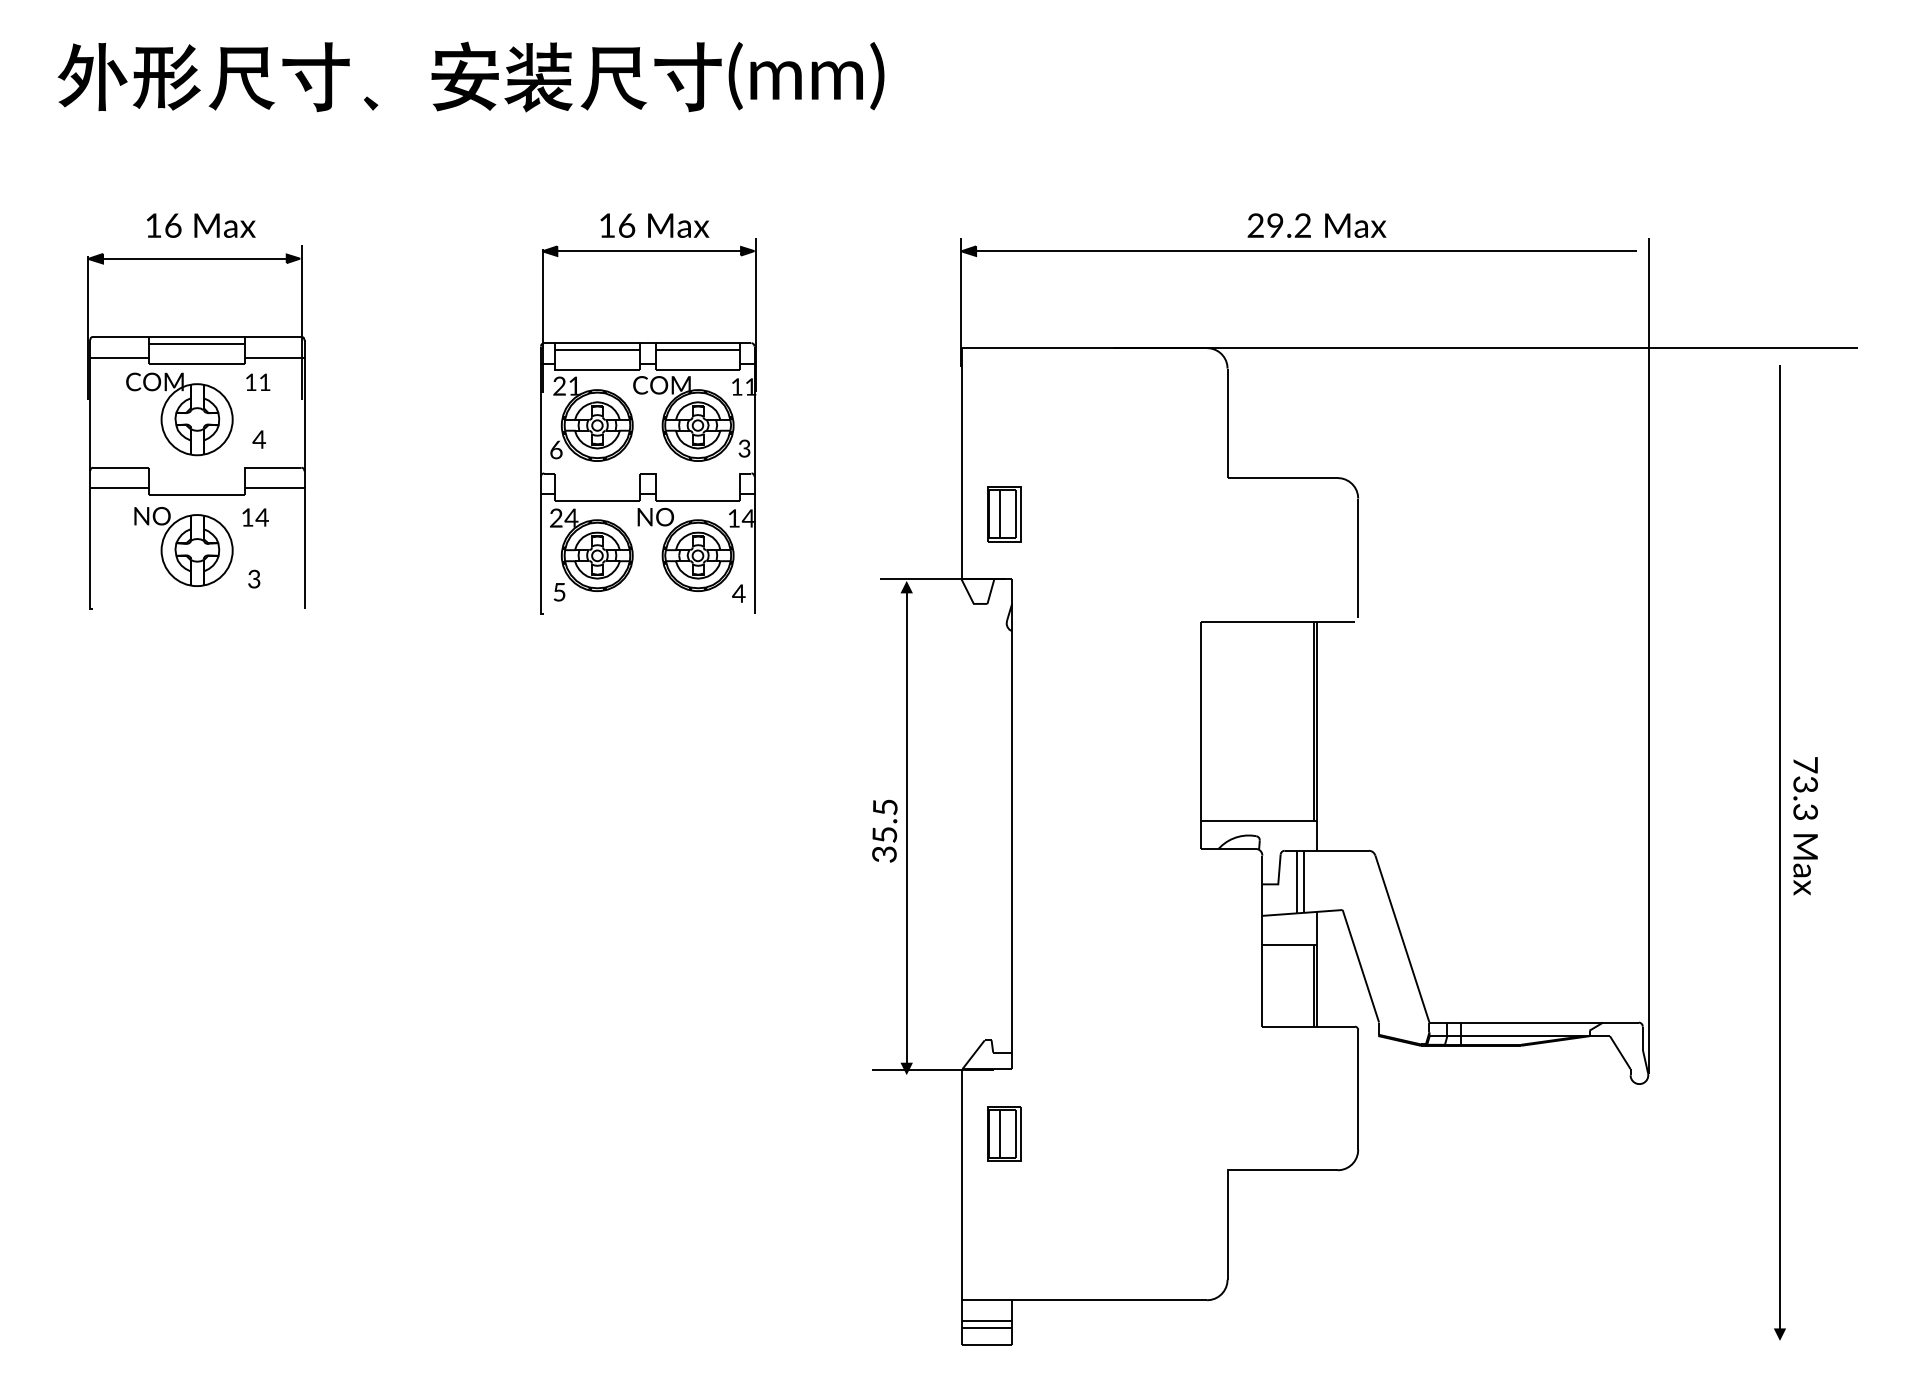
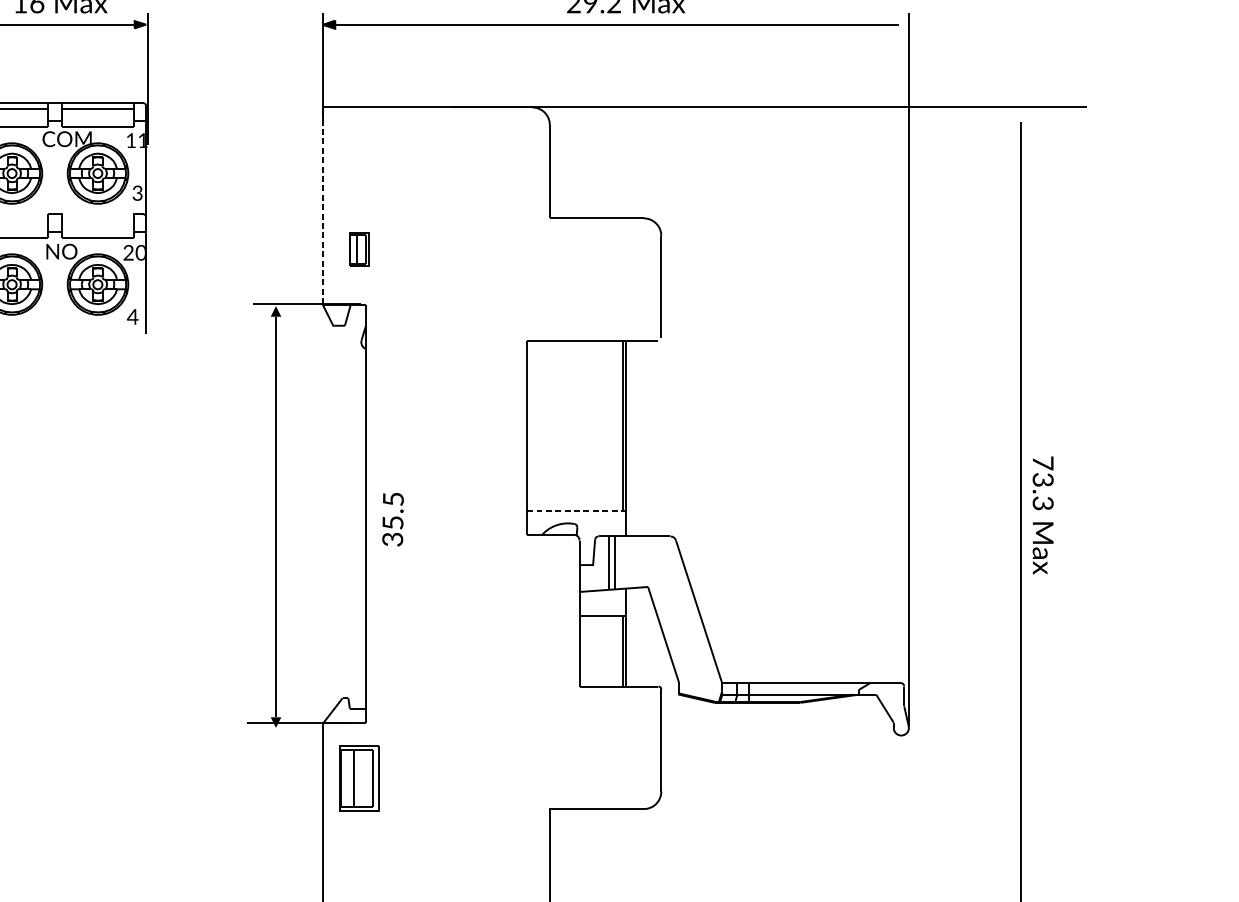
line: (961, 465) -> (322, 207), solid -> dashed
part: (1004, 514) -> (359, 249), size x0.7
text: (740, 518) -> (134, 252), 14 -> 20
line: (1257, 821) -> (575, 511), solid -> dashed
text: (884, 830) -> (392, 519), moved
part: (1004, 1133) -> (359, 777), size x1.4

